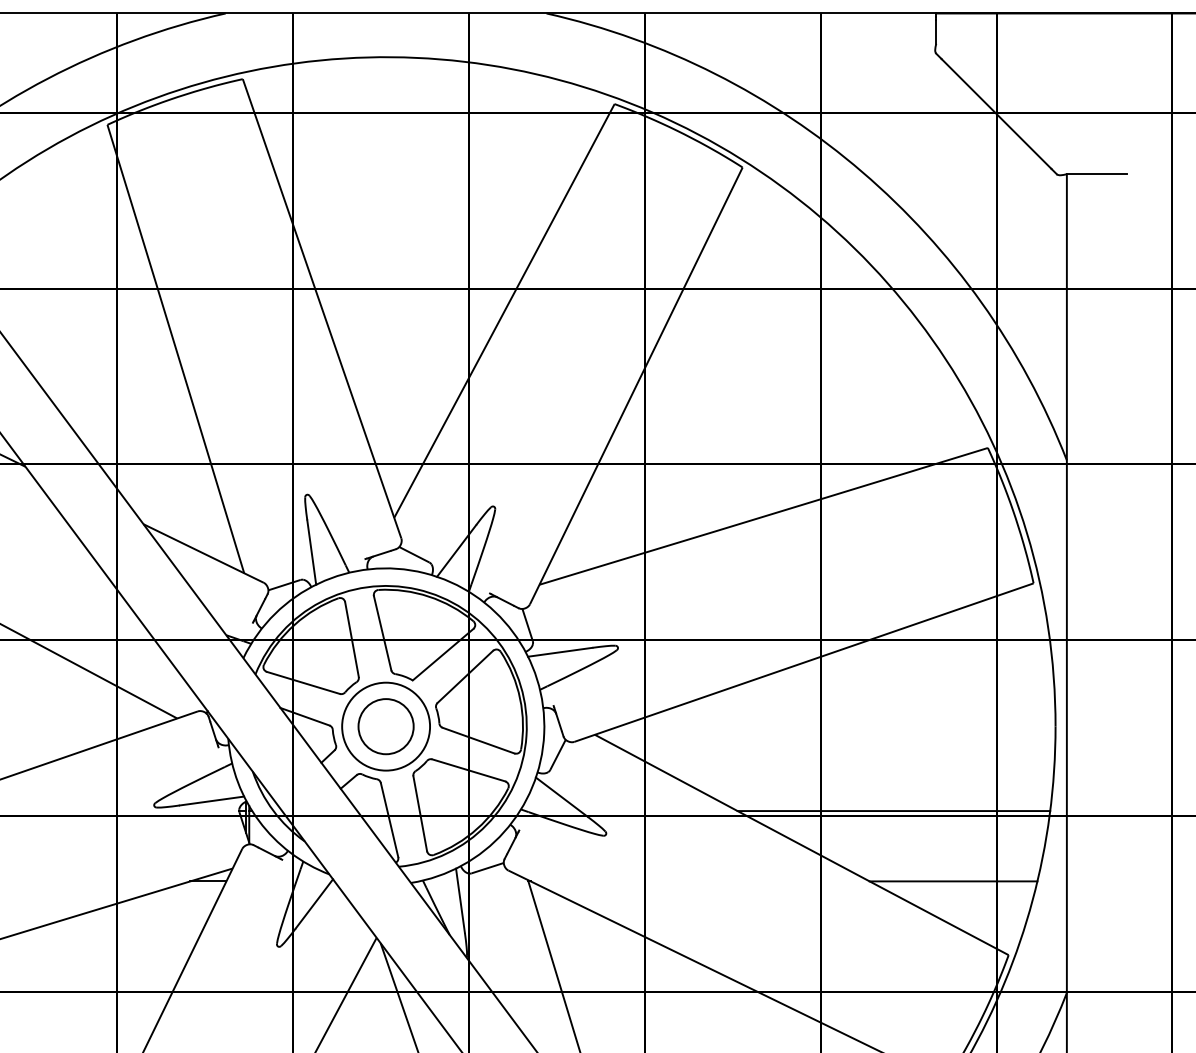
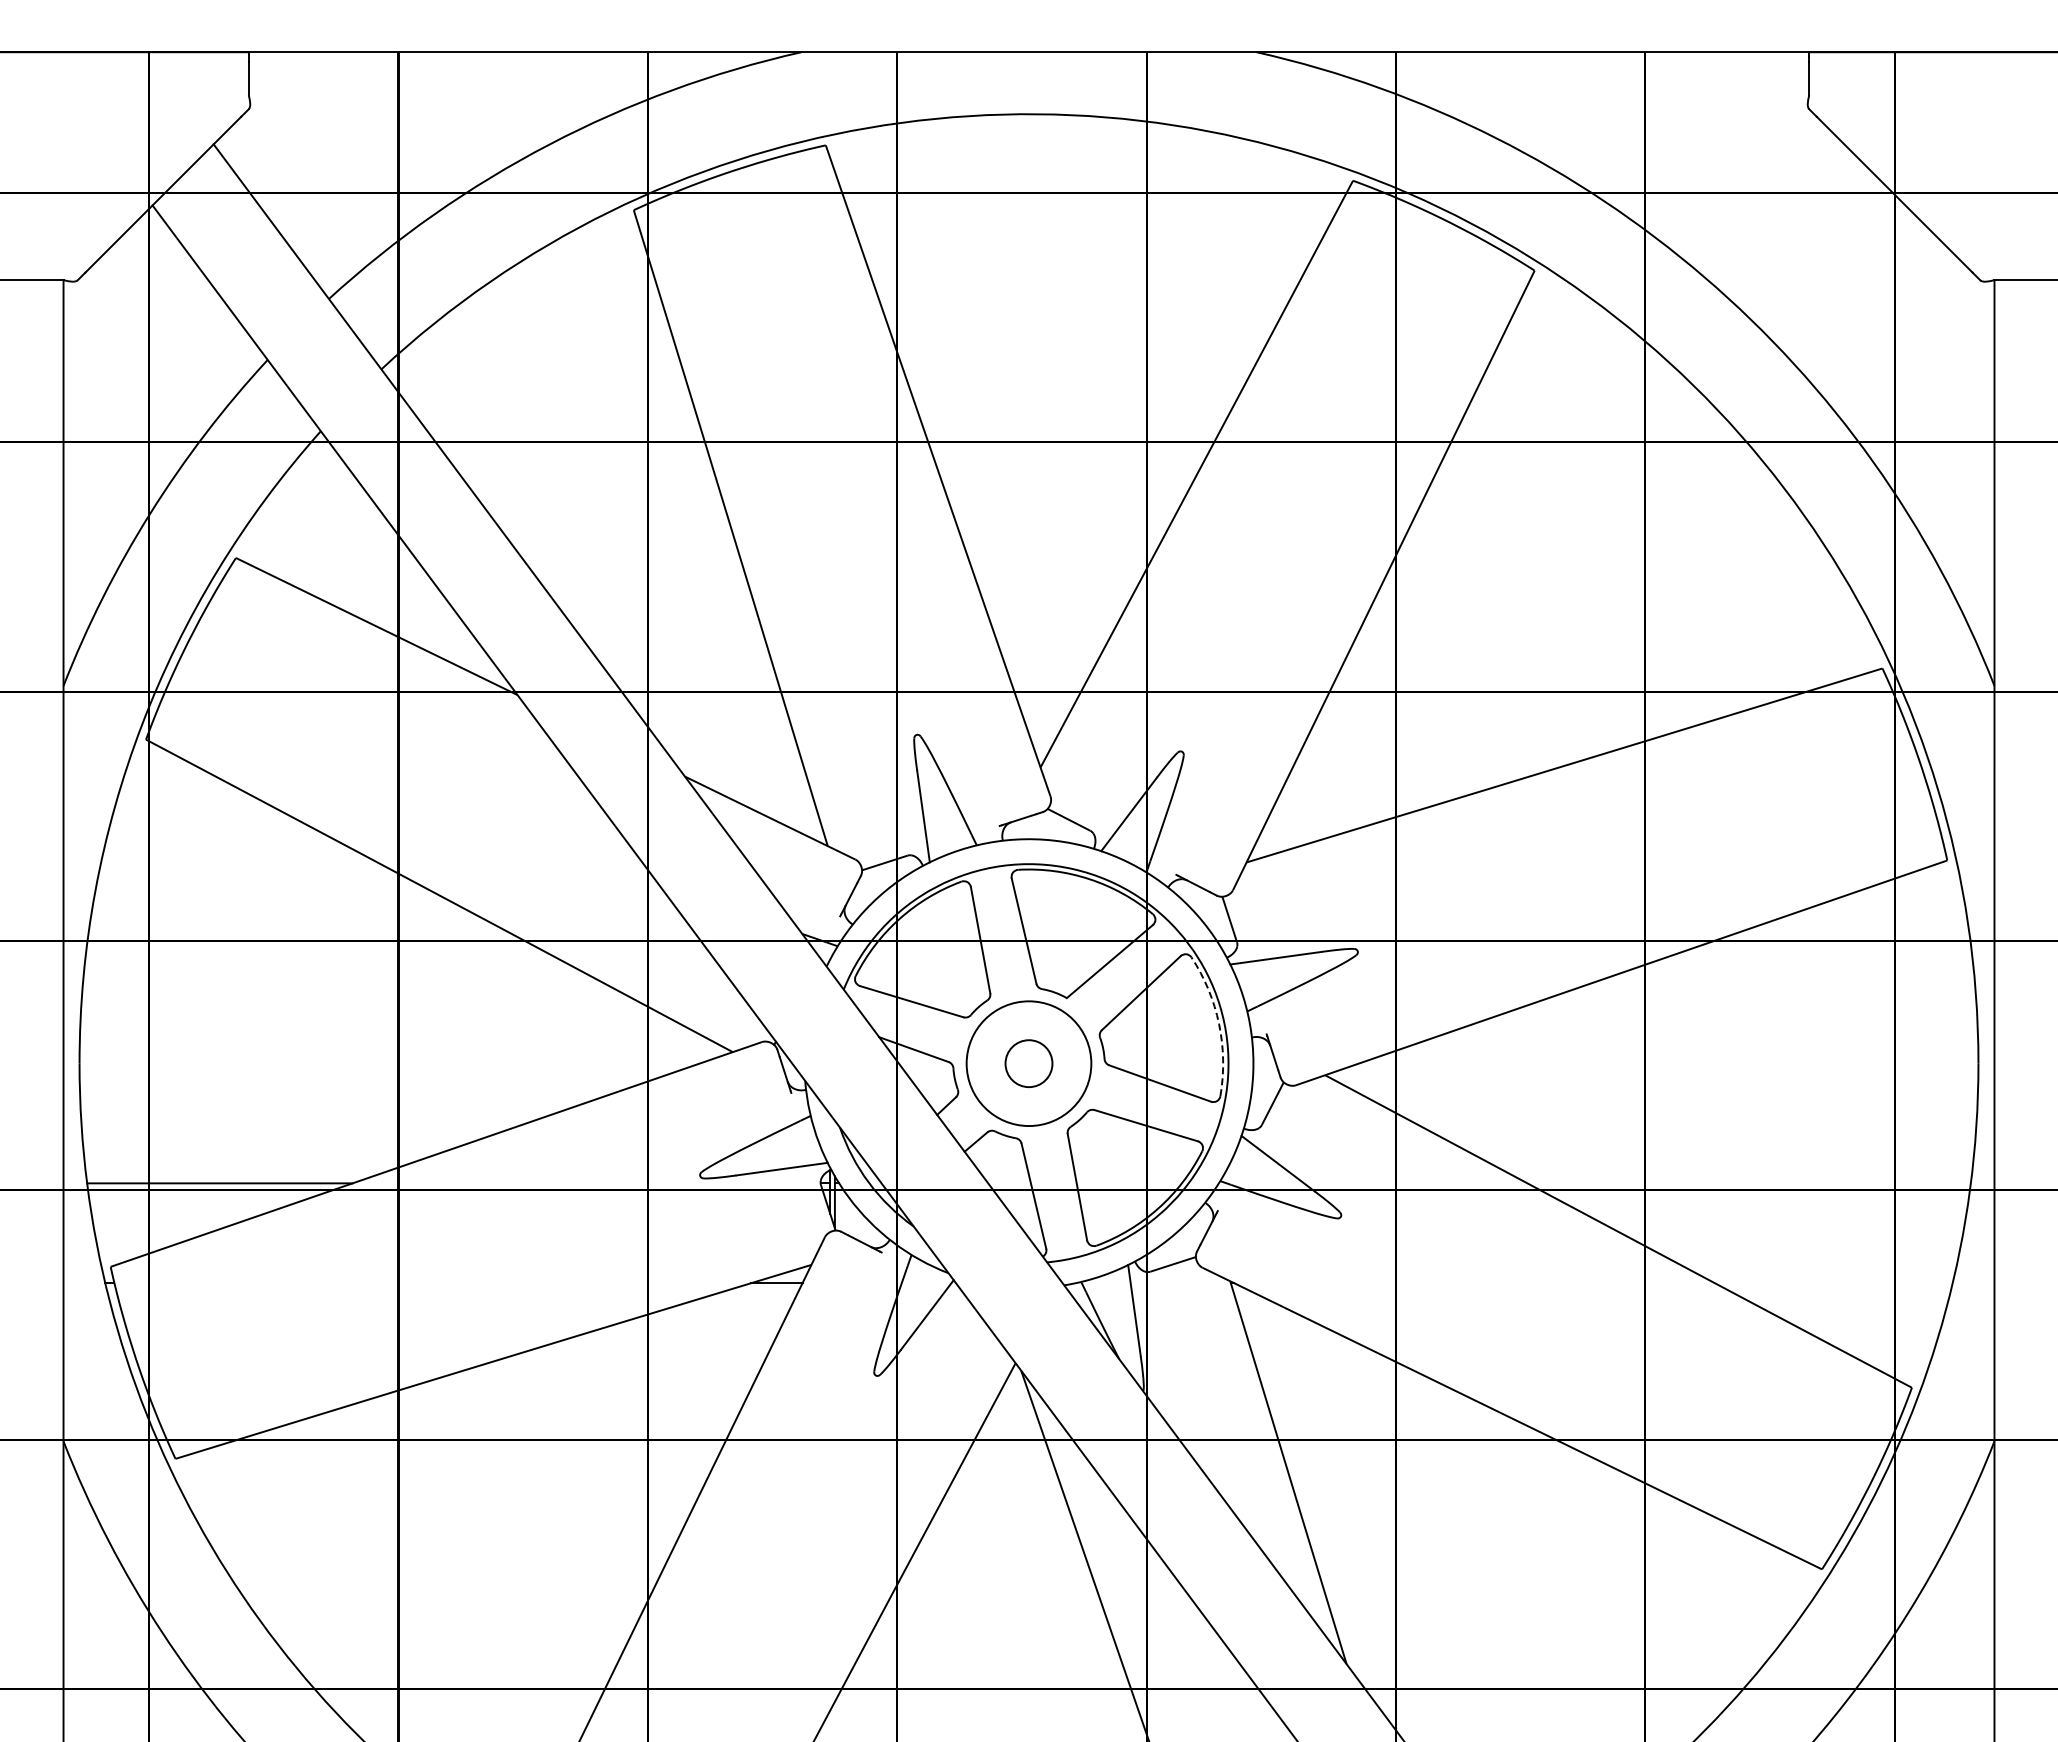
arc: (520, 699) -> (1219, 1024), solid -> dashed
circle: (385, 726) -> (1028, 1063), size x0.6
line: (893, 811) -> (1748, 1183), removed
line: (953, 881) -> (1833, 1283), removed

